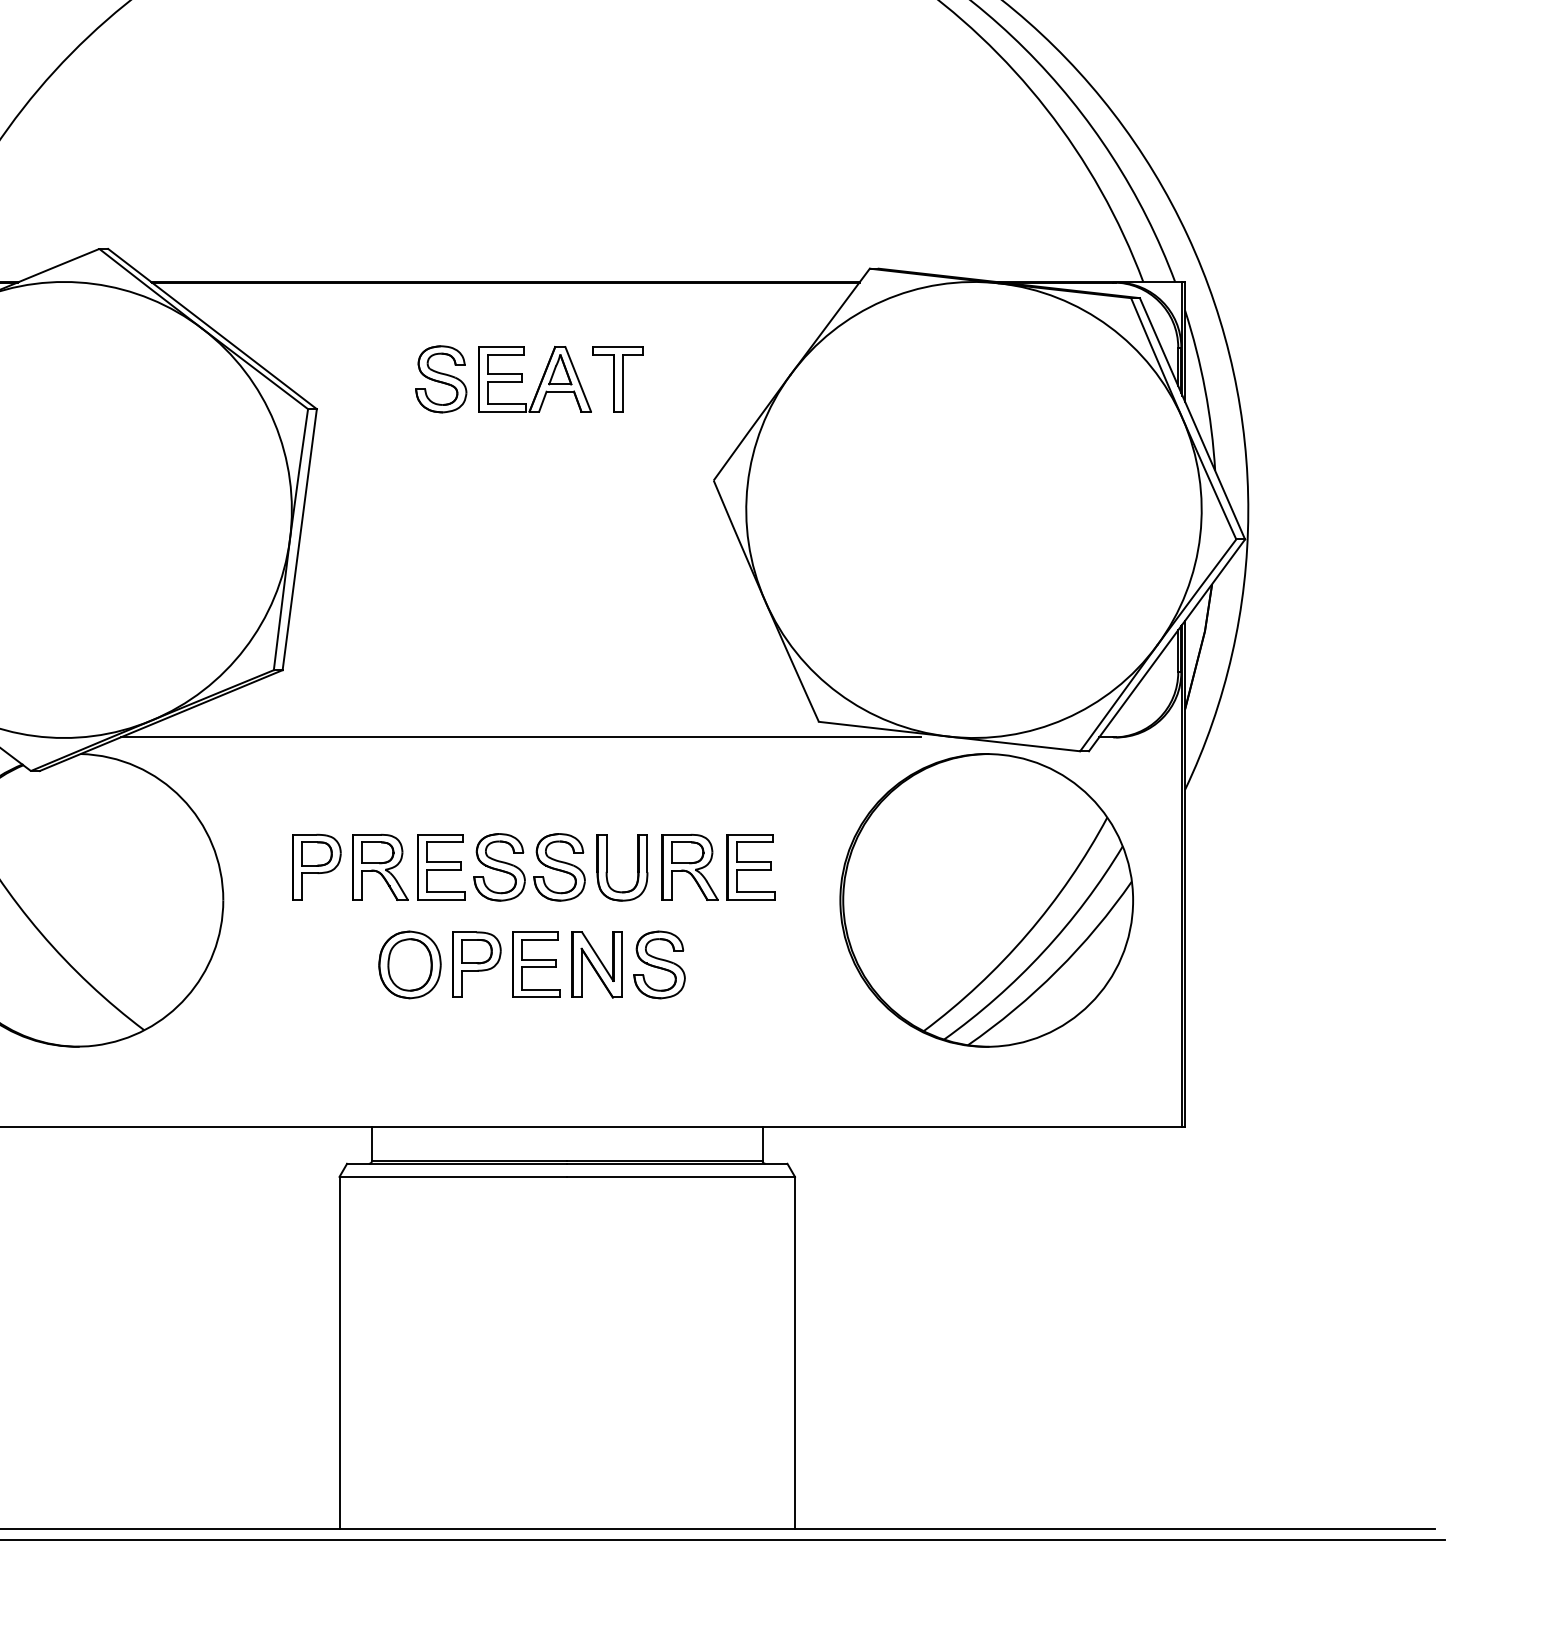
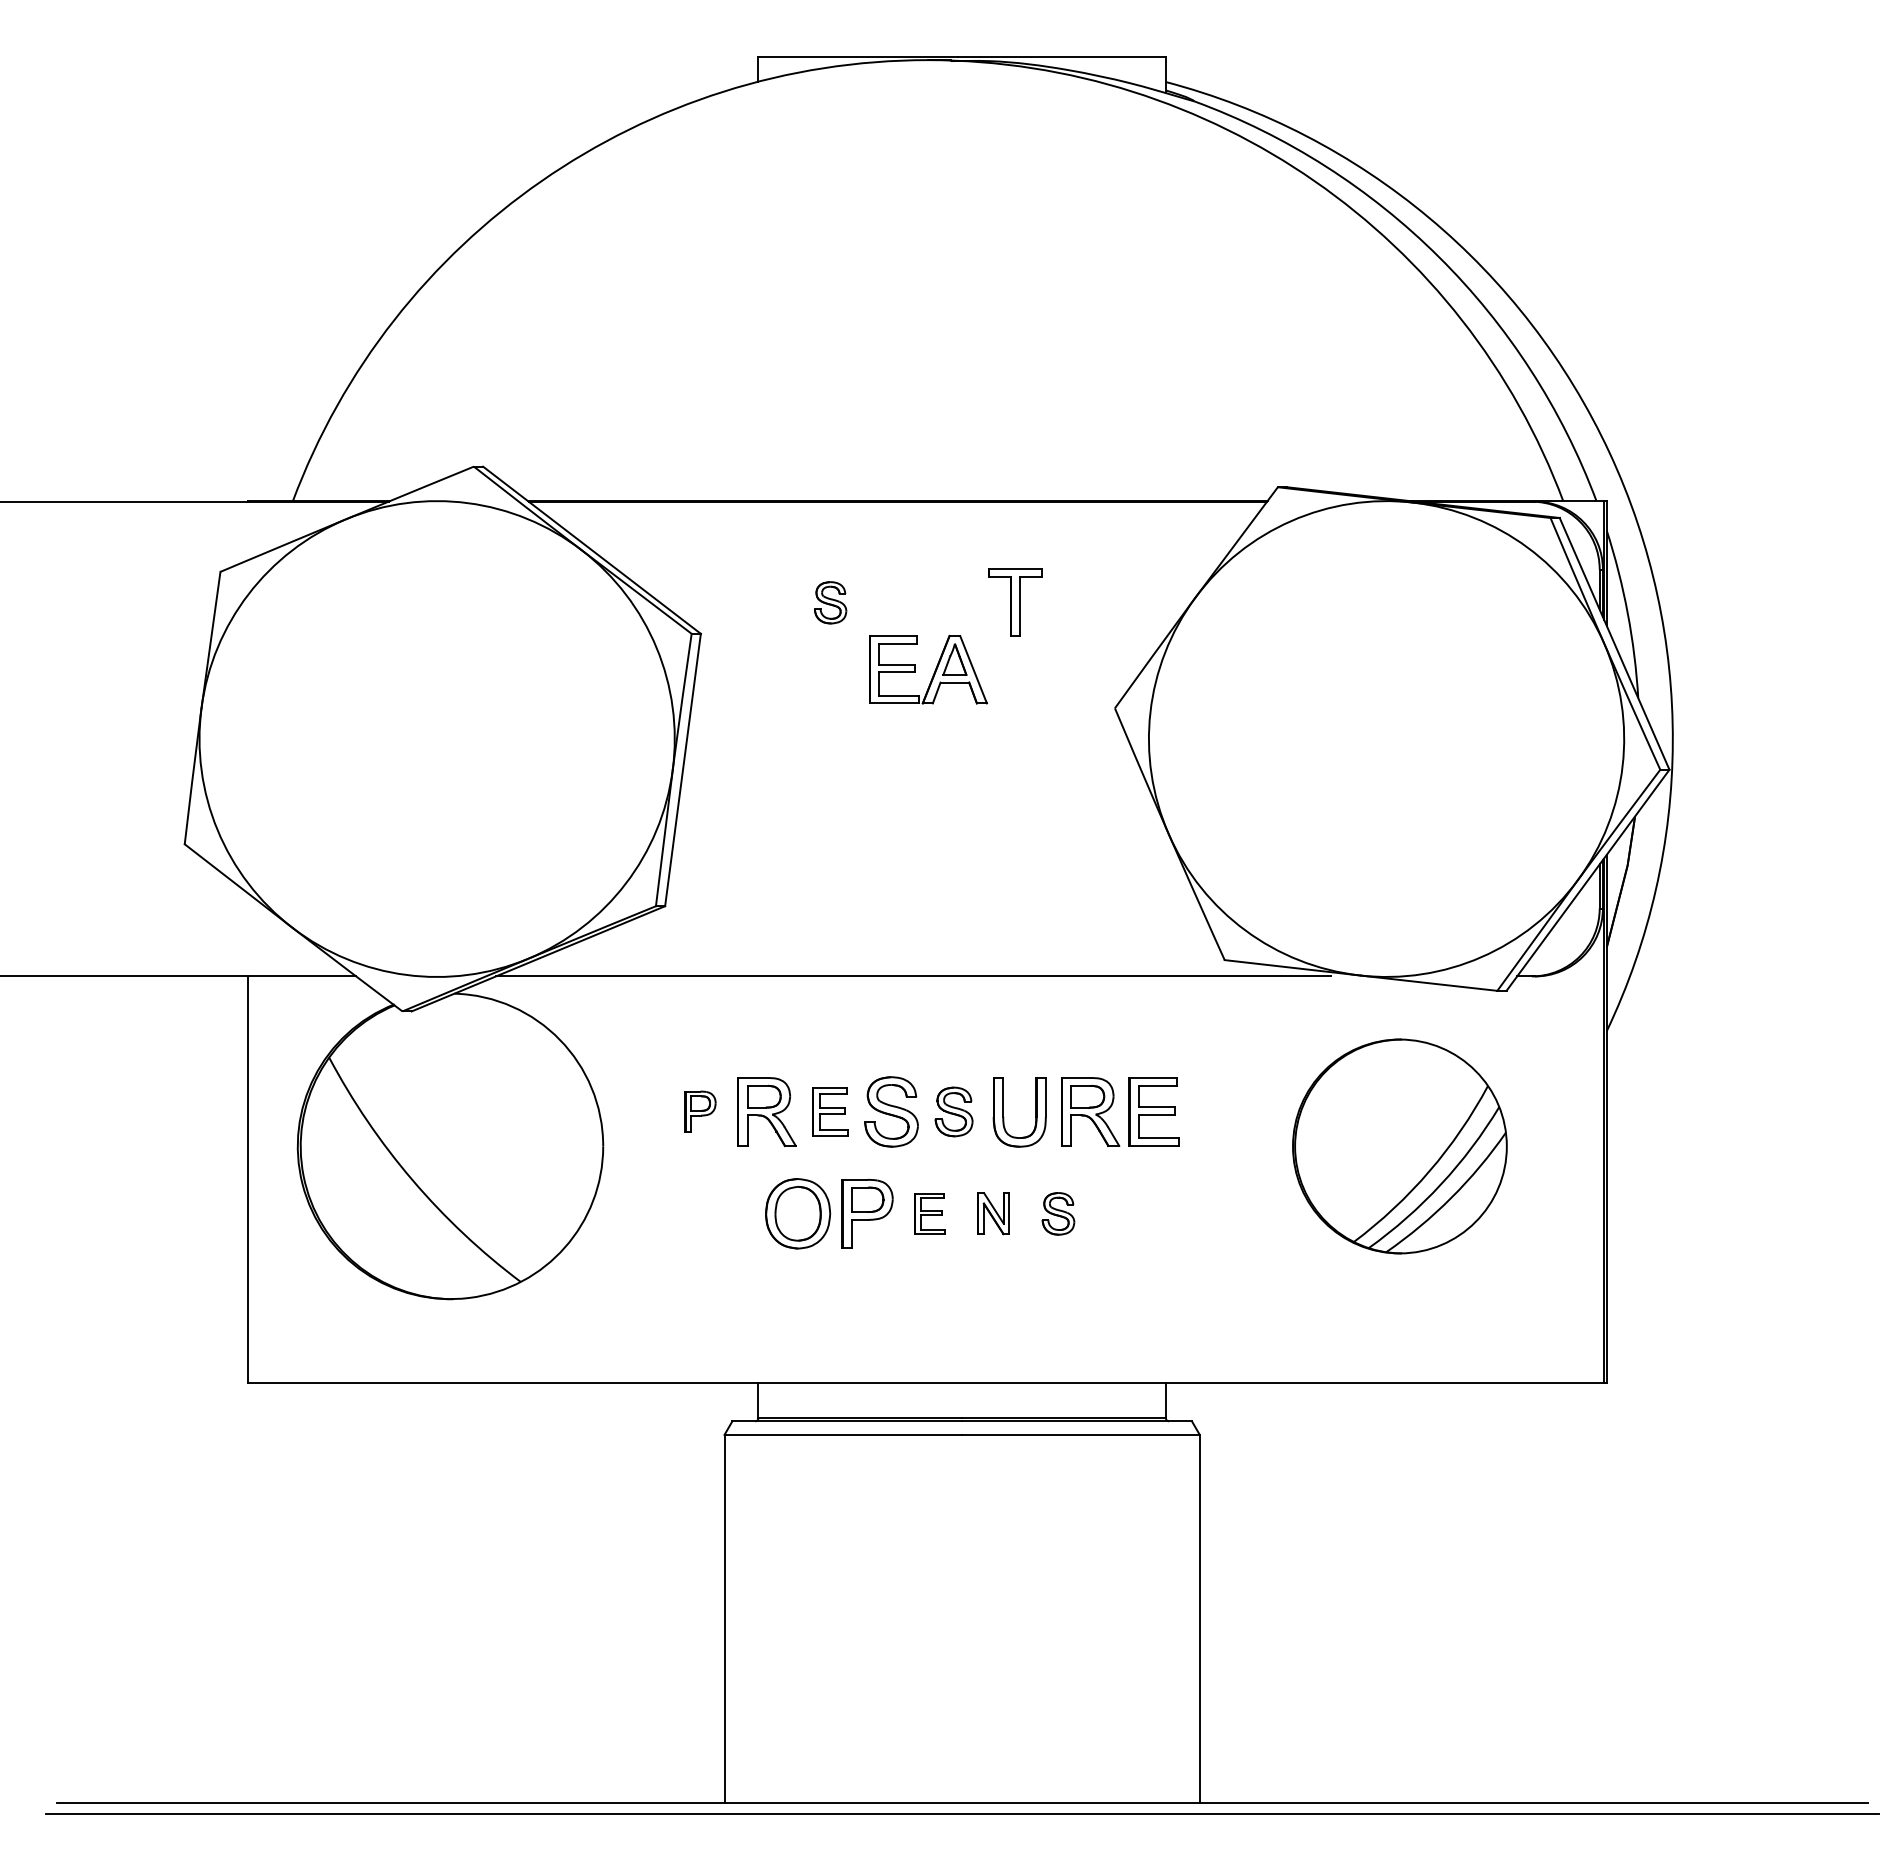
part: (441, 379) -> (830, 602), size x0.6
part: (540, 380) -> (934, 670), moved
part: (316, 866) -> (700, 1111), size x0.6
part: (441, 866) -> (830, 1111), size x0.7
part: (558, 866) -> (953, 1111), size x0.7
part: (986, 900) -> (1399, 1146), size x0.7
part: (535, 964) -> (929, 1213), size x0.6
part: (597, 964) -> (993, 1213), size x0.6
part: (659, 964) -> (1058, 1213), size x0.6

